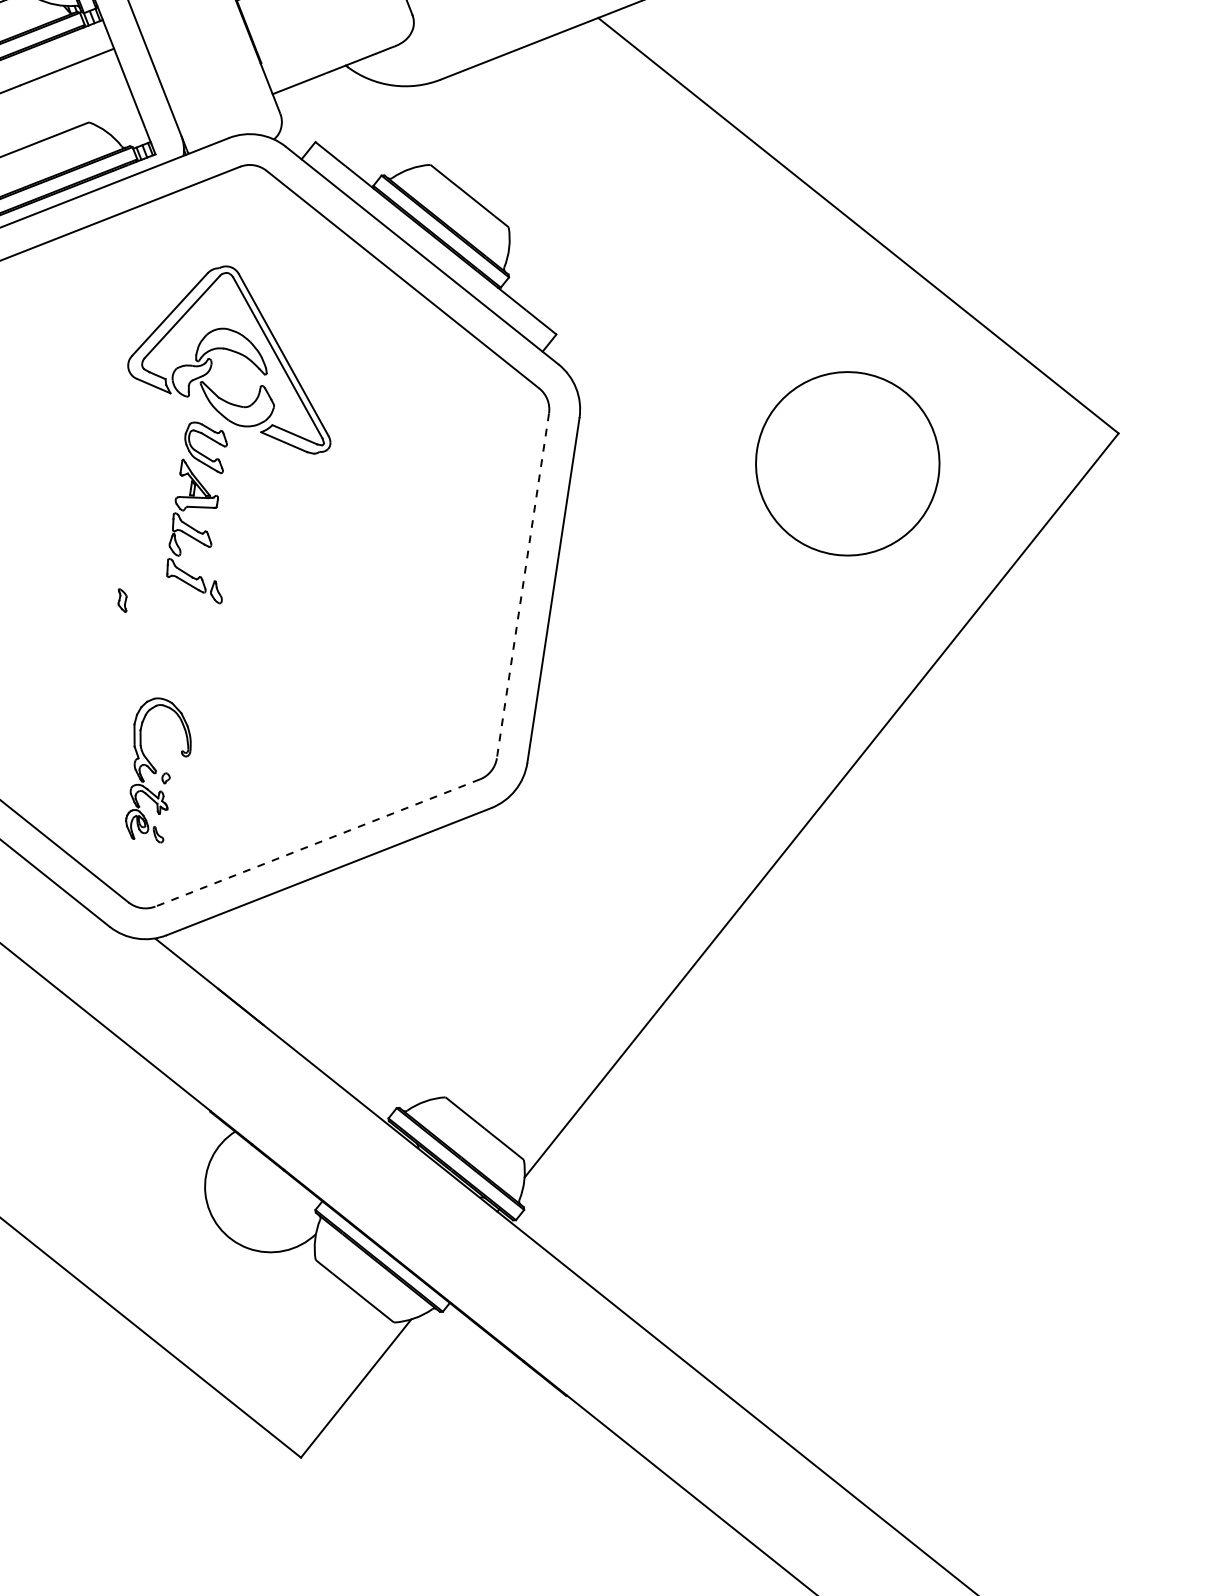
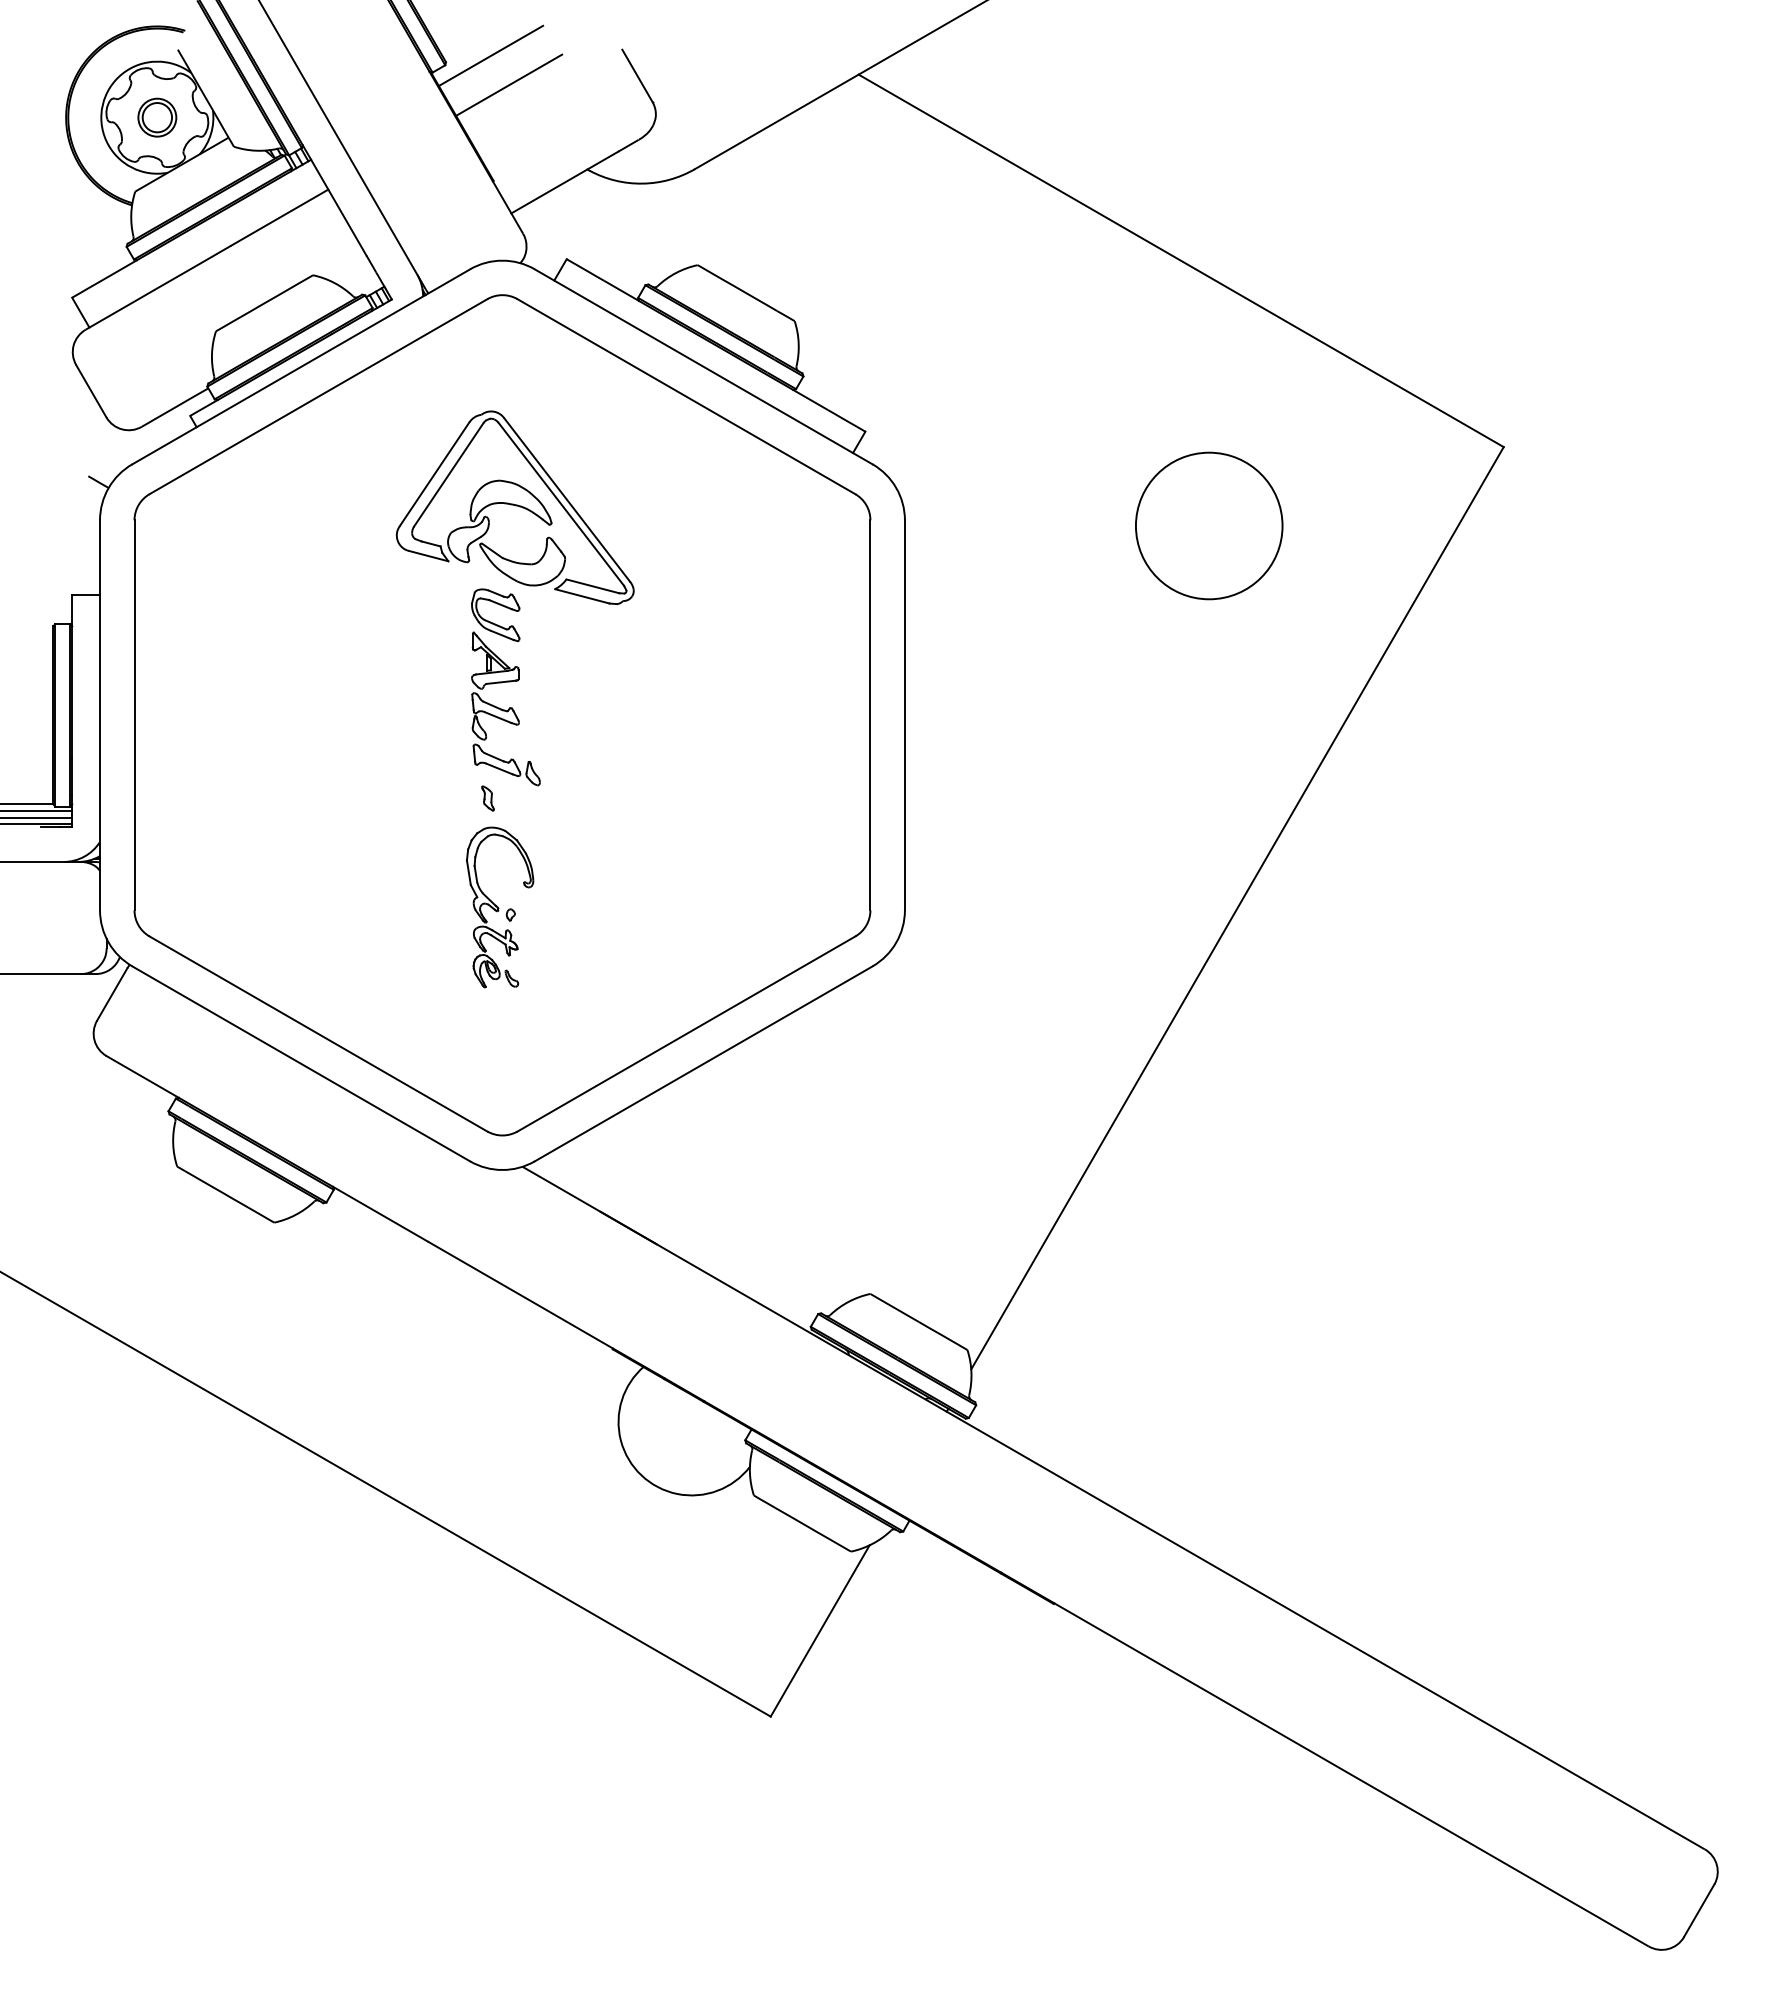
circle: (847, 463) -> (1208, 525), size x0.71
line: (523, 586) -> (870, 715), dashed -> solid
part: (122, 600) -> (487, 798), moved
part: (157, 770) -> (500, 907), moved
line: (317, 843) -> (686, 1034), dashed -> solid

